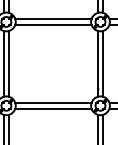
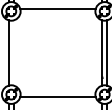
line: (53, 24) -> (58, 13), removed
line: (9, 63) -> (14, 52), removed
line: (53, 103) -> (58, 92), removed

